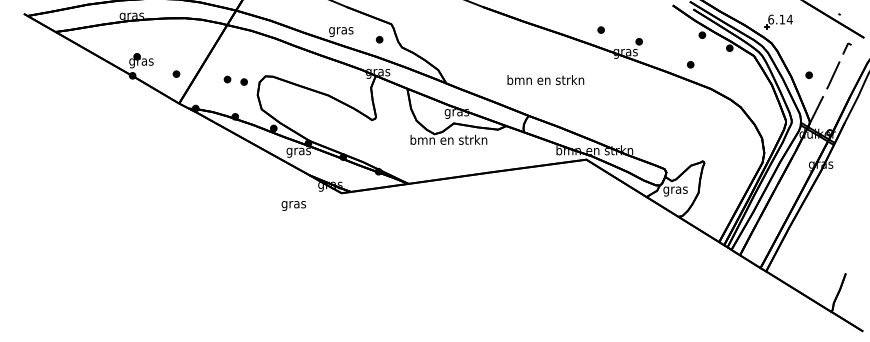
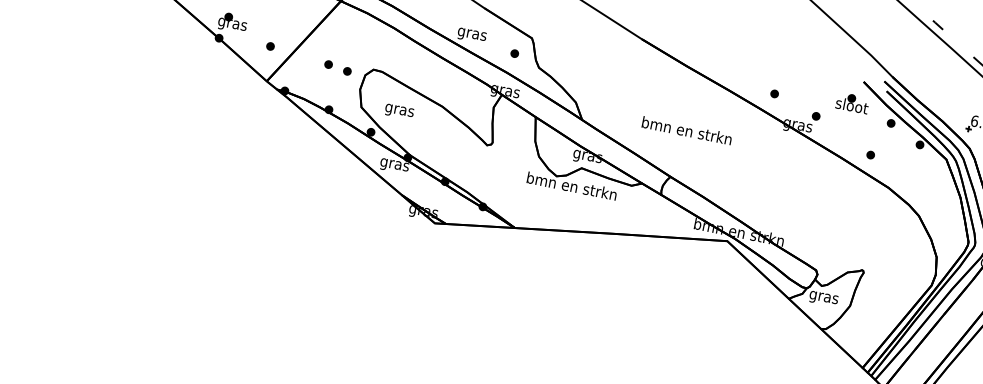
part: (666, 24) -> (851, 102), added
text: (545, 79) -> (686, 130), moved
text: (293, 205) -> (399, 111), moved

